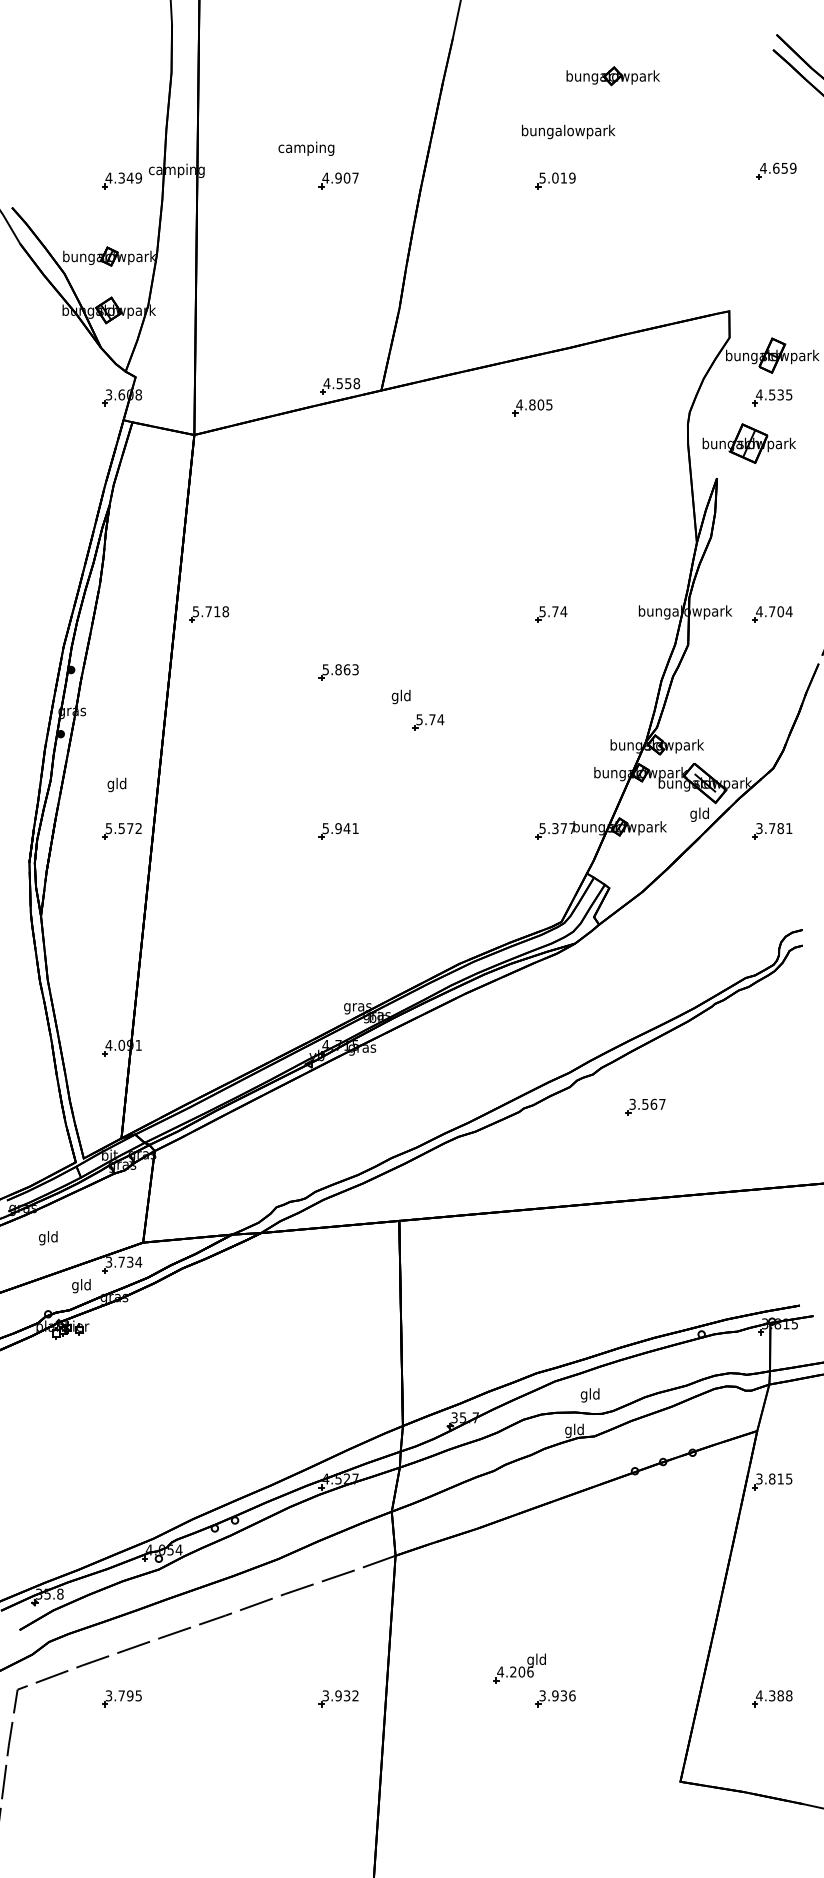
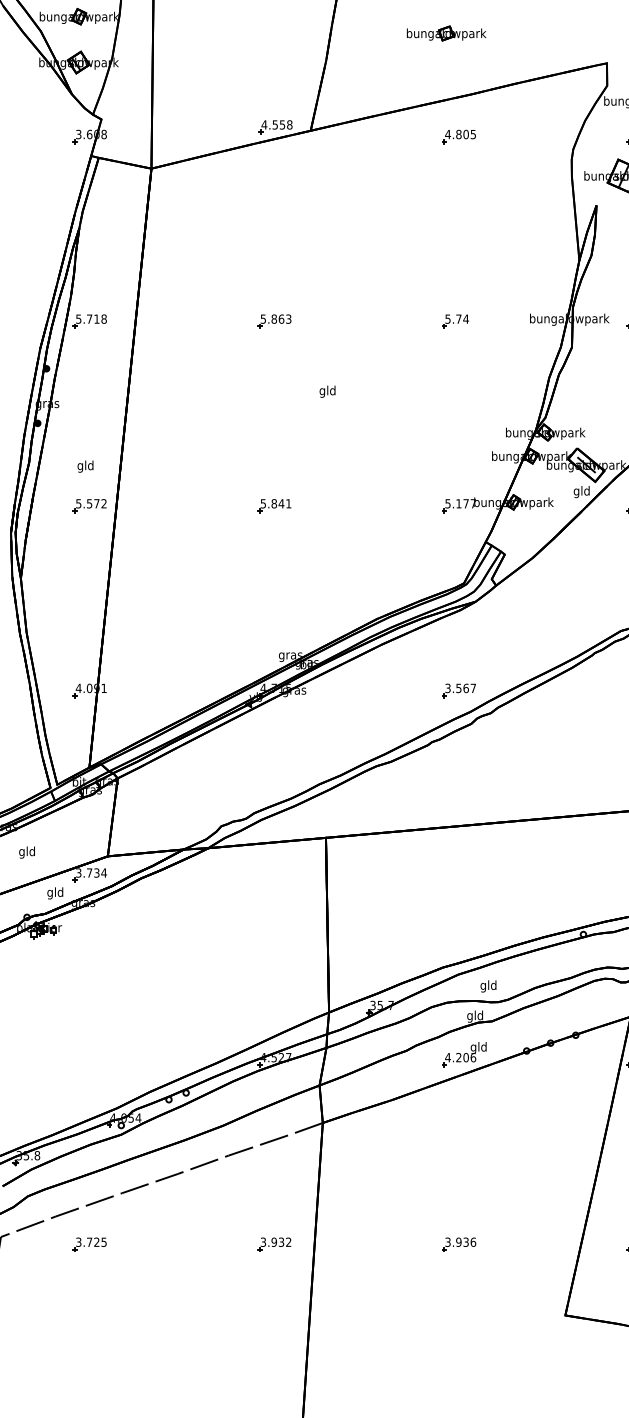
part: (540, 276) -> (446, 33), added
part: (532, 407) -> (458, 136), moved
part: (209, 614) -> (90, 321), moved
part: (338, 672) -> (274, 321), moved
part: (428, 722) -> (350, 413), removed
text: (338, 828) -> (274, 503), 5.941 -> 5.841
text: (555, 828) -> (458, 503), 5.377 -> 5.177
part: (645, 1106) -> (458, 690), moved
part: (519, 1668) -> (464, 1054), moved
text: (130, 1695) -> (97, 1241), 3.795 -> 3.725

